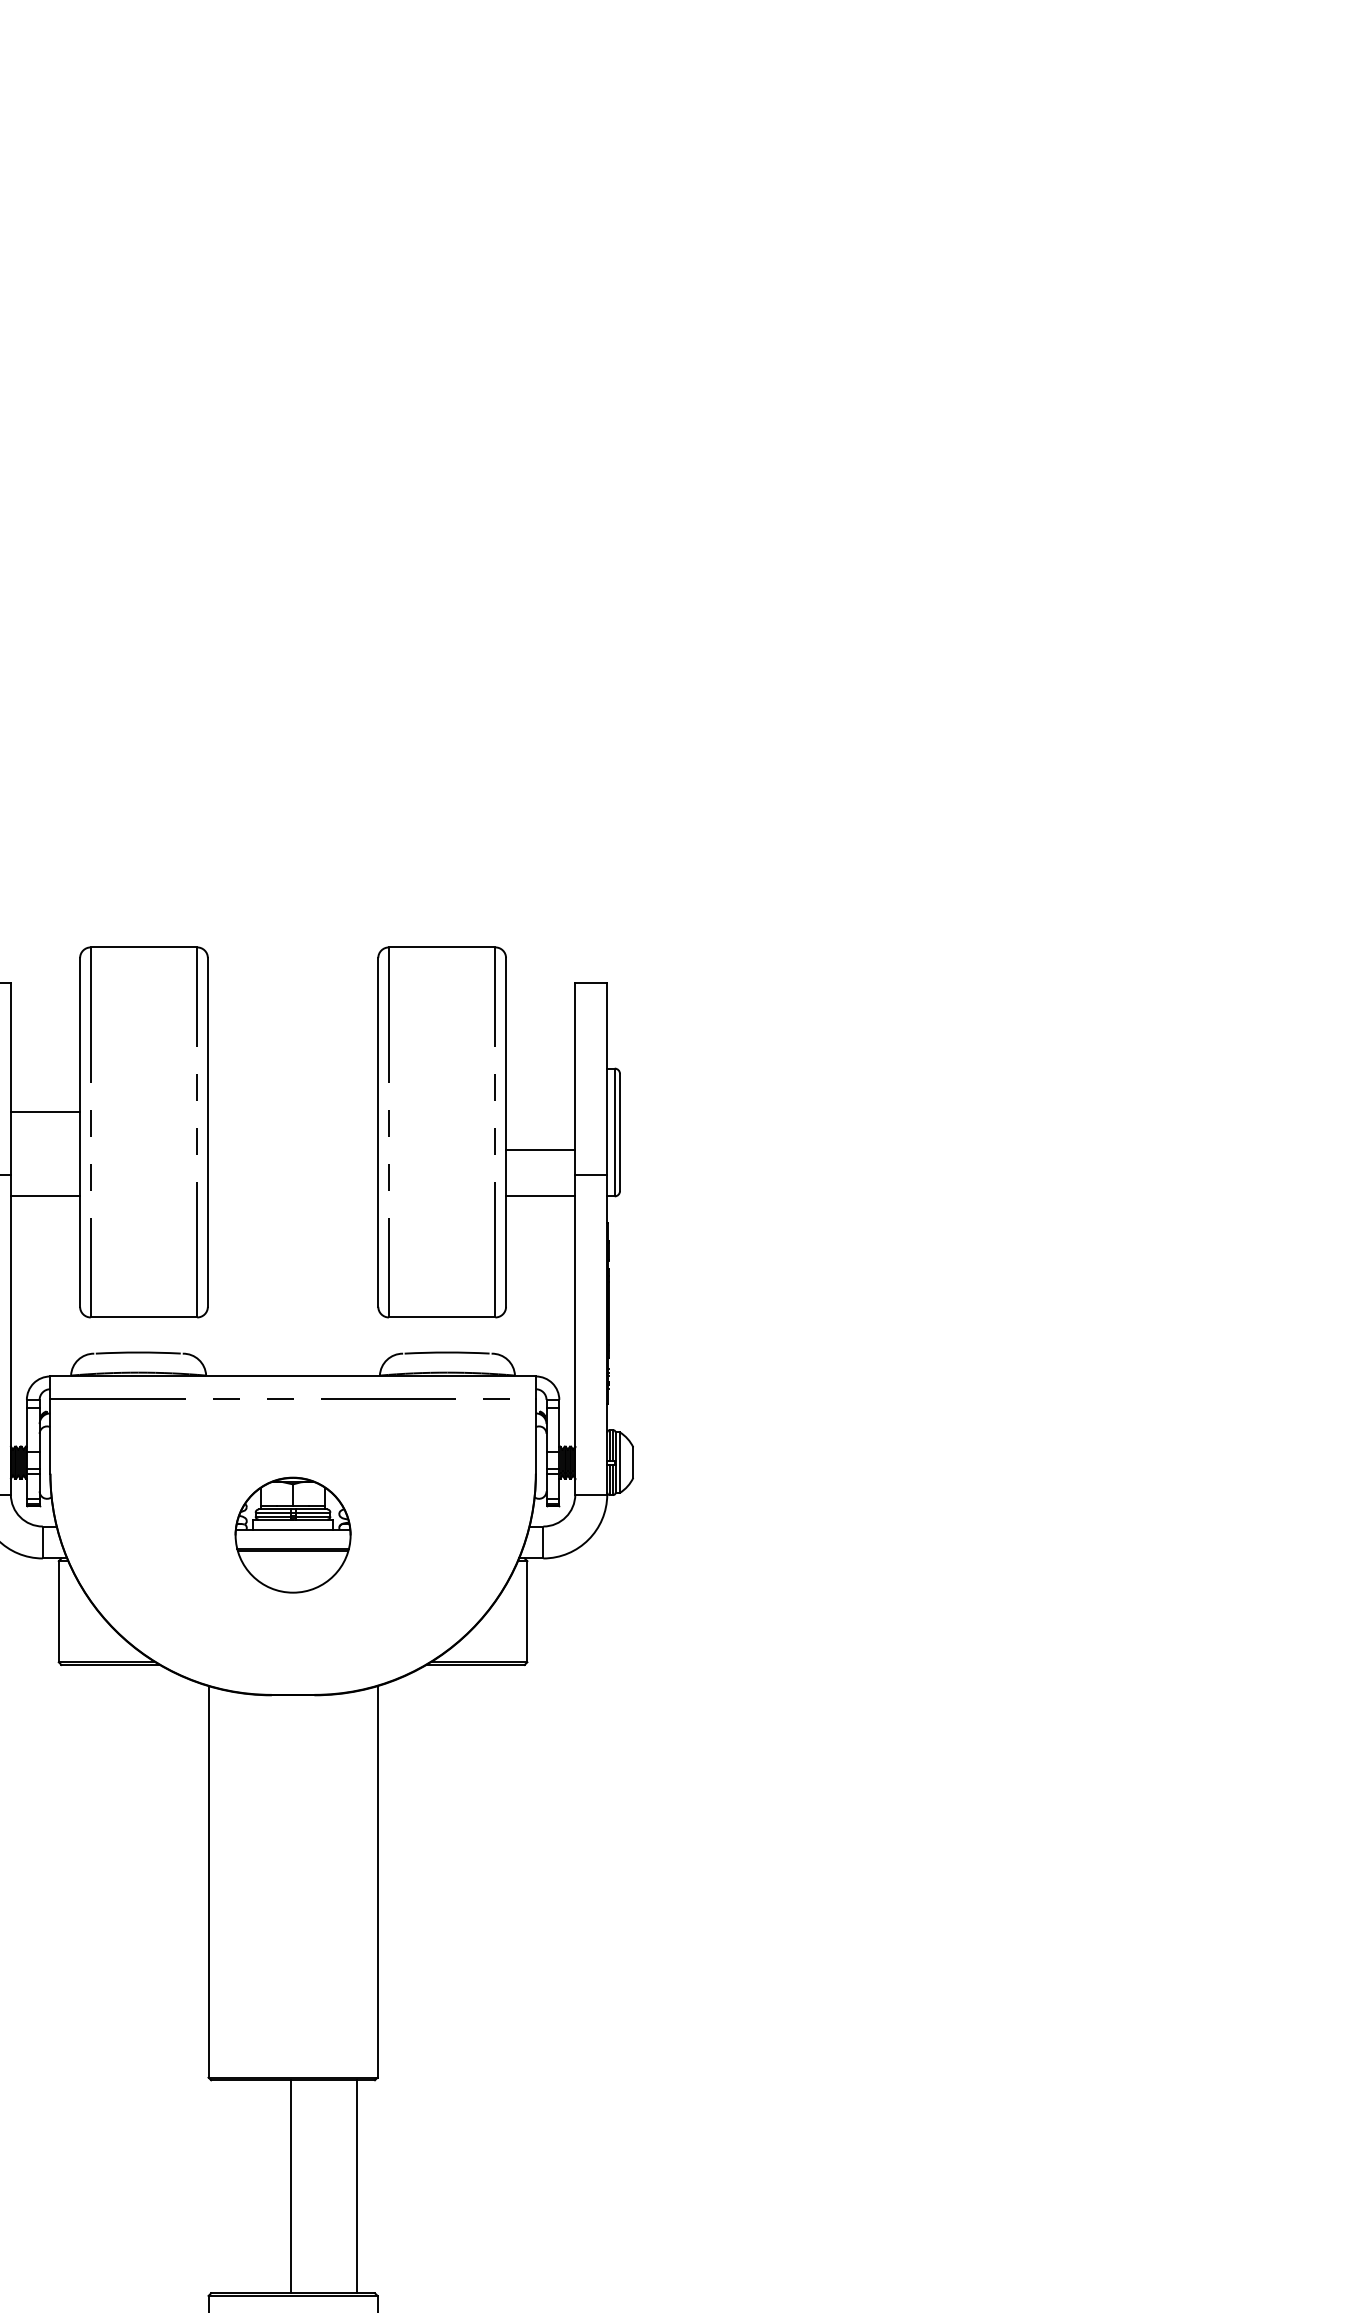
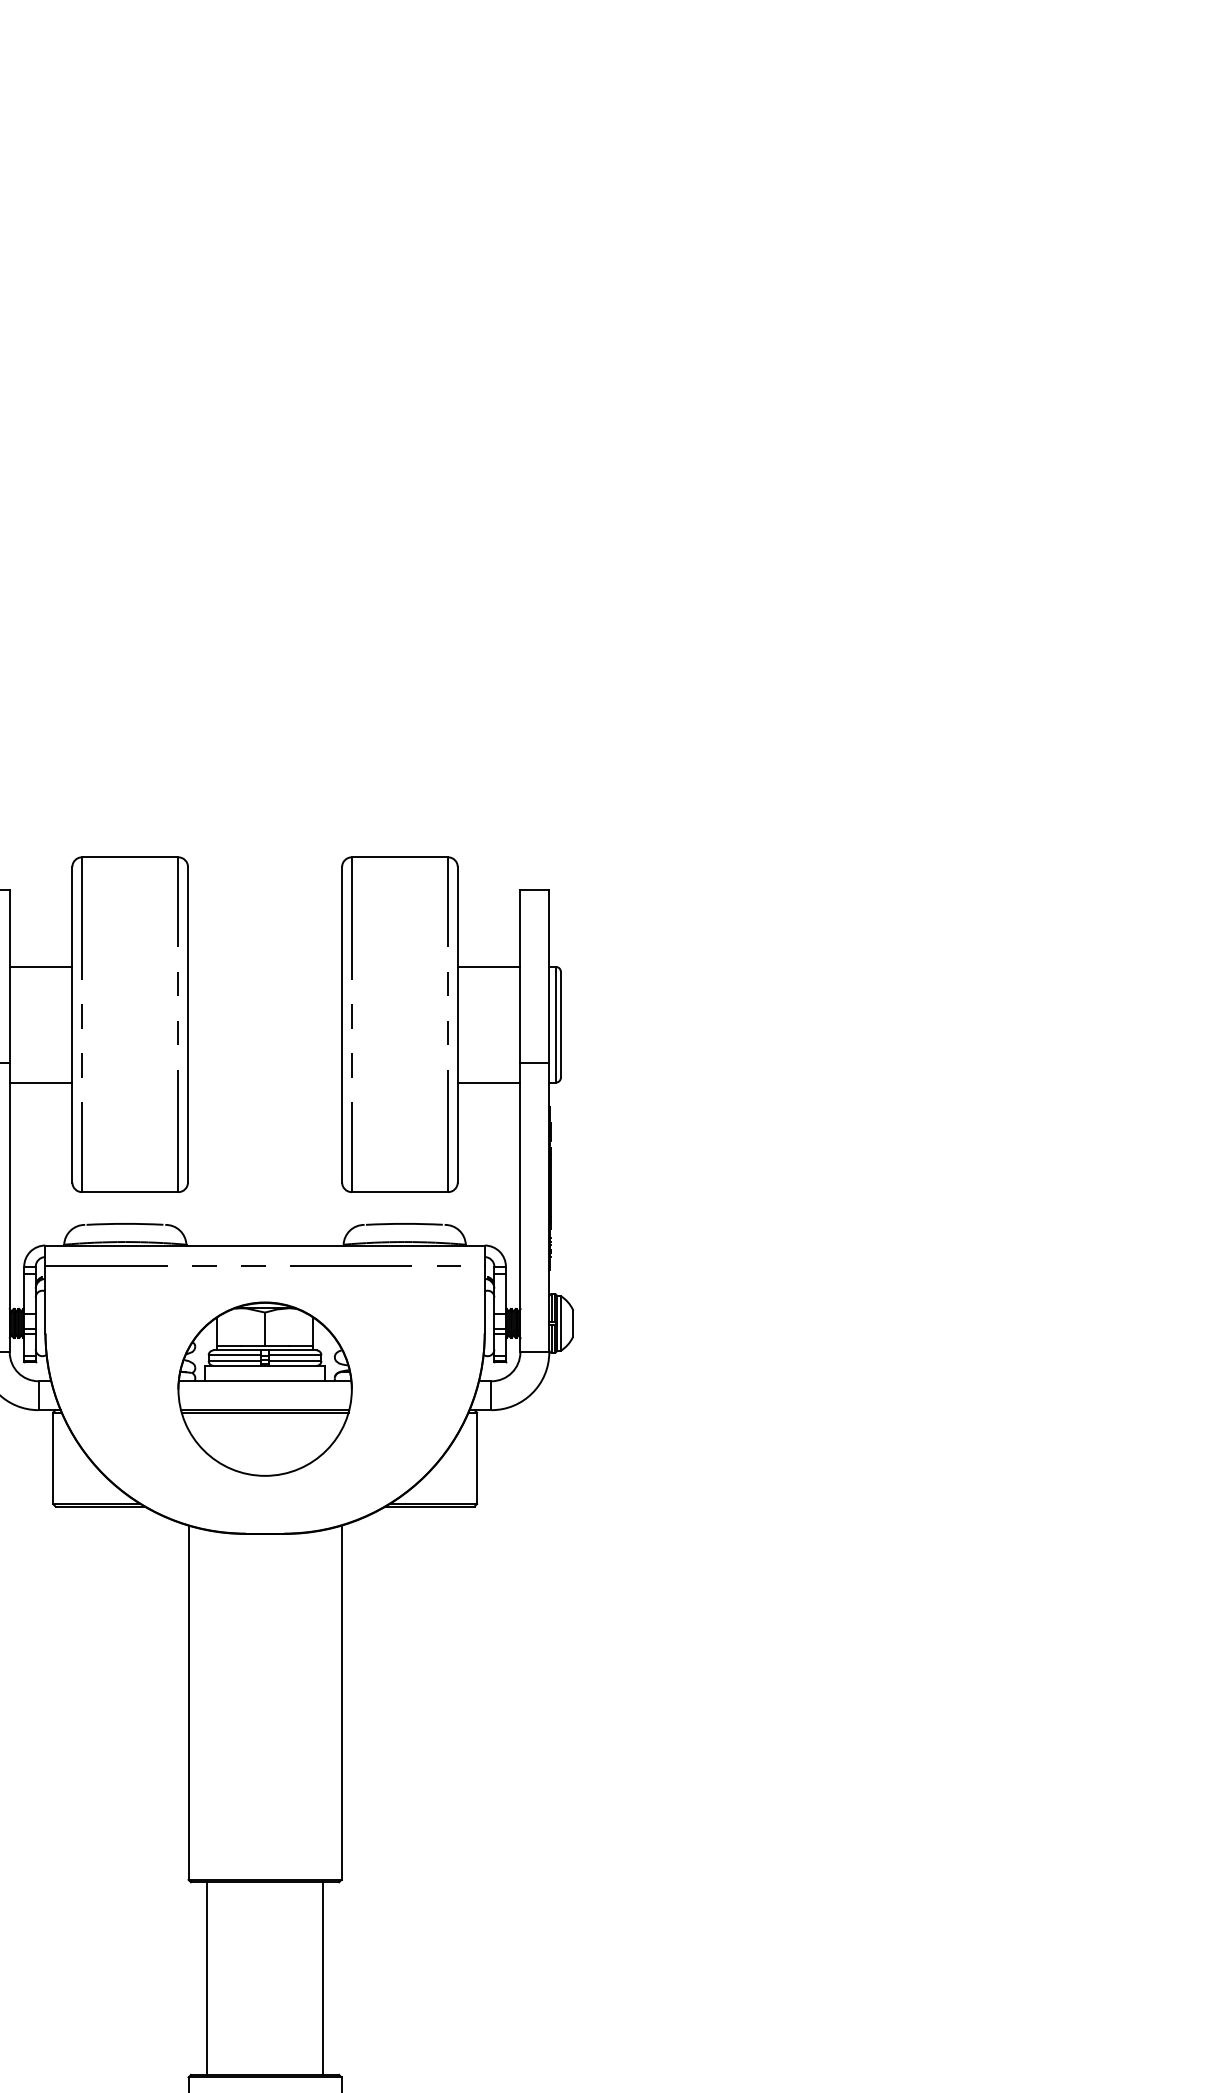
line: (44, 1111) -> (40, 966), moved
line: (540, 1149) -> (488, 966), moved
part: (292, 1534) -> (264, 1388), size x1.67
line: (291, 2186) -> (207, 1978), moved

